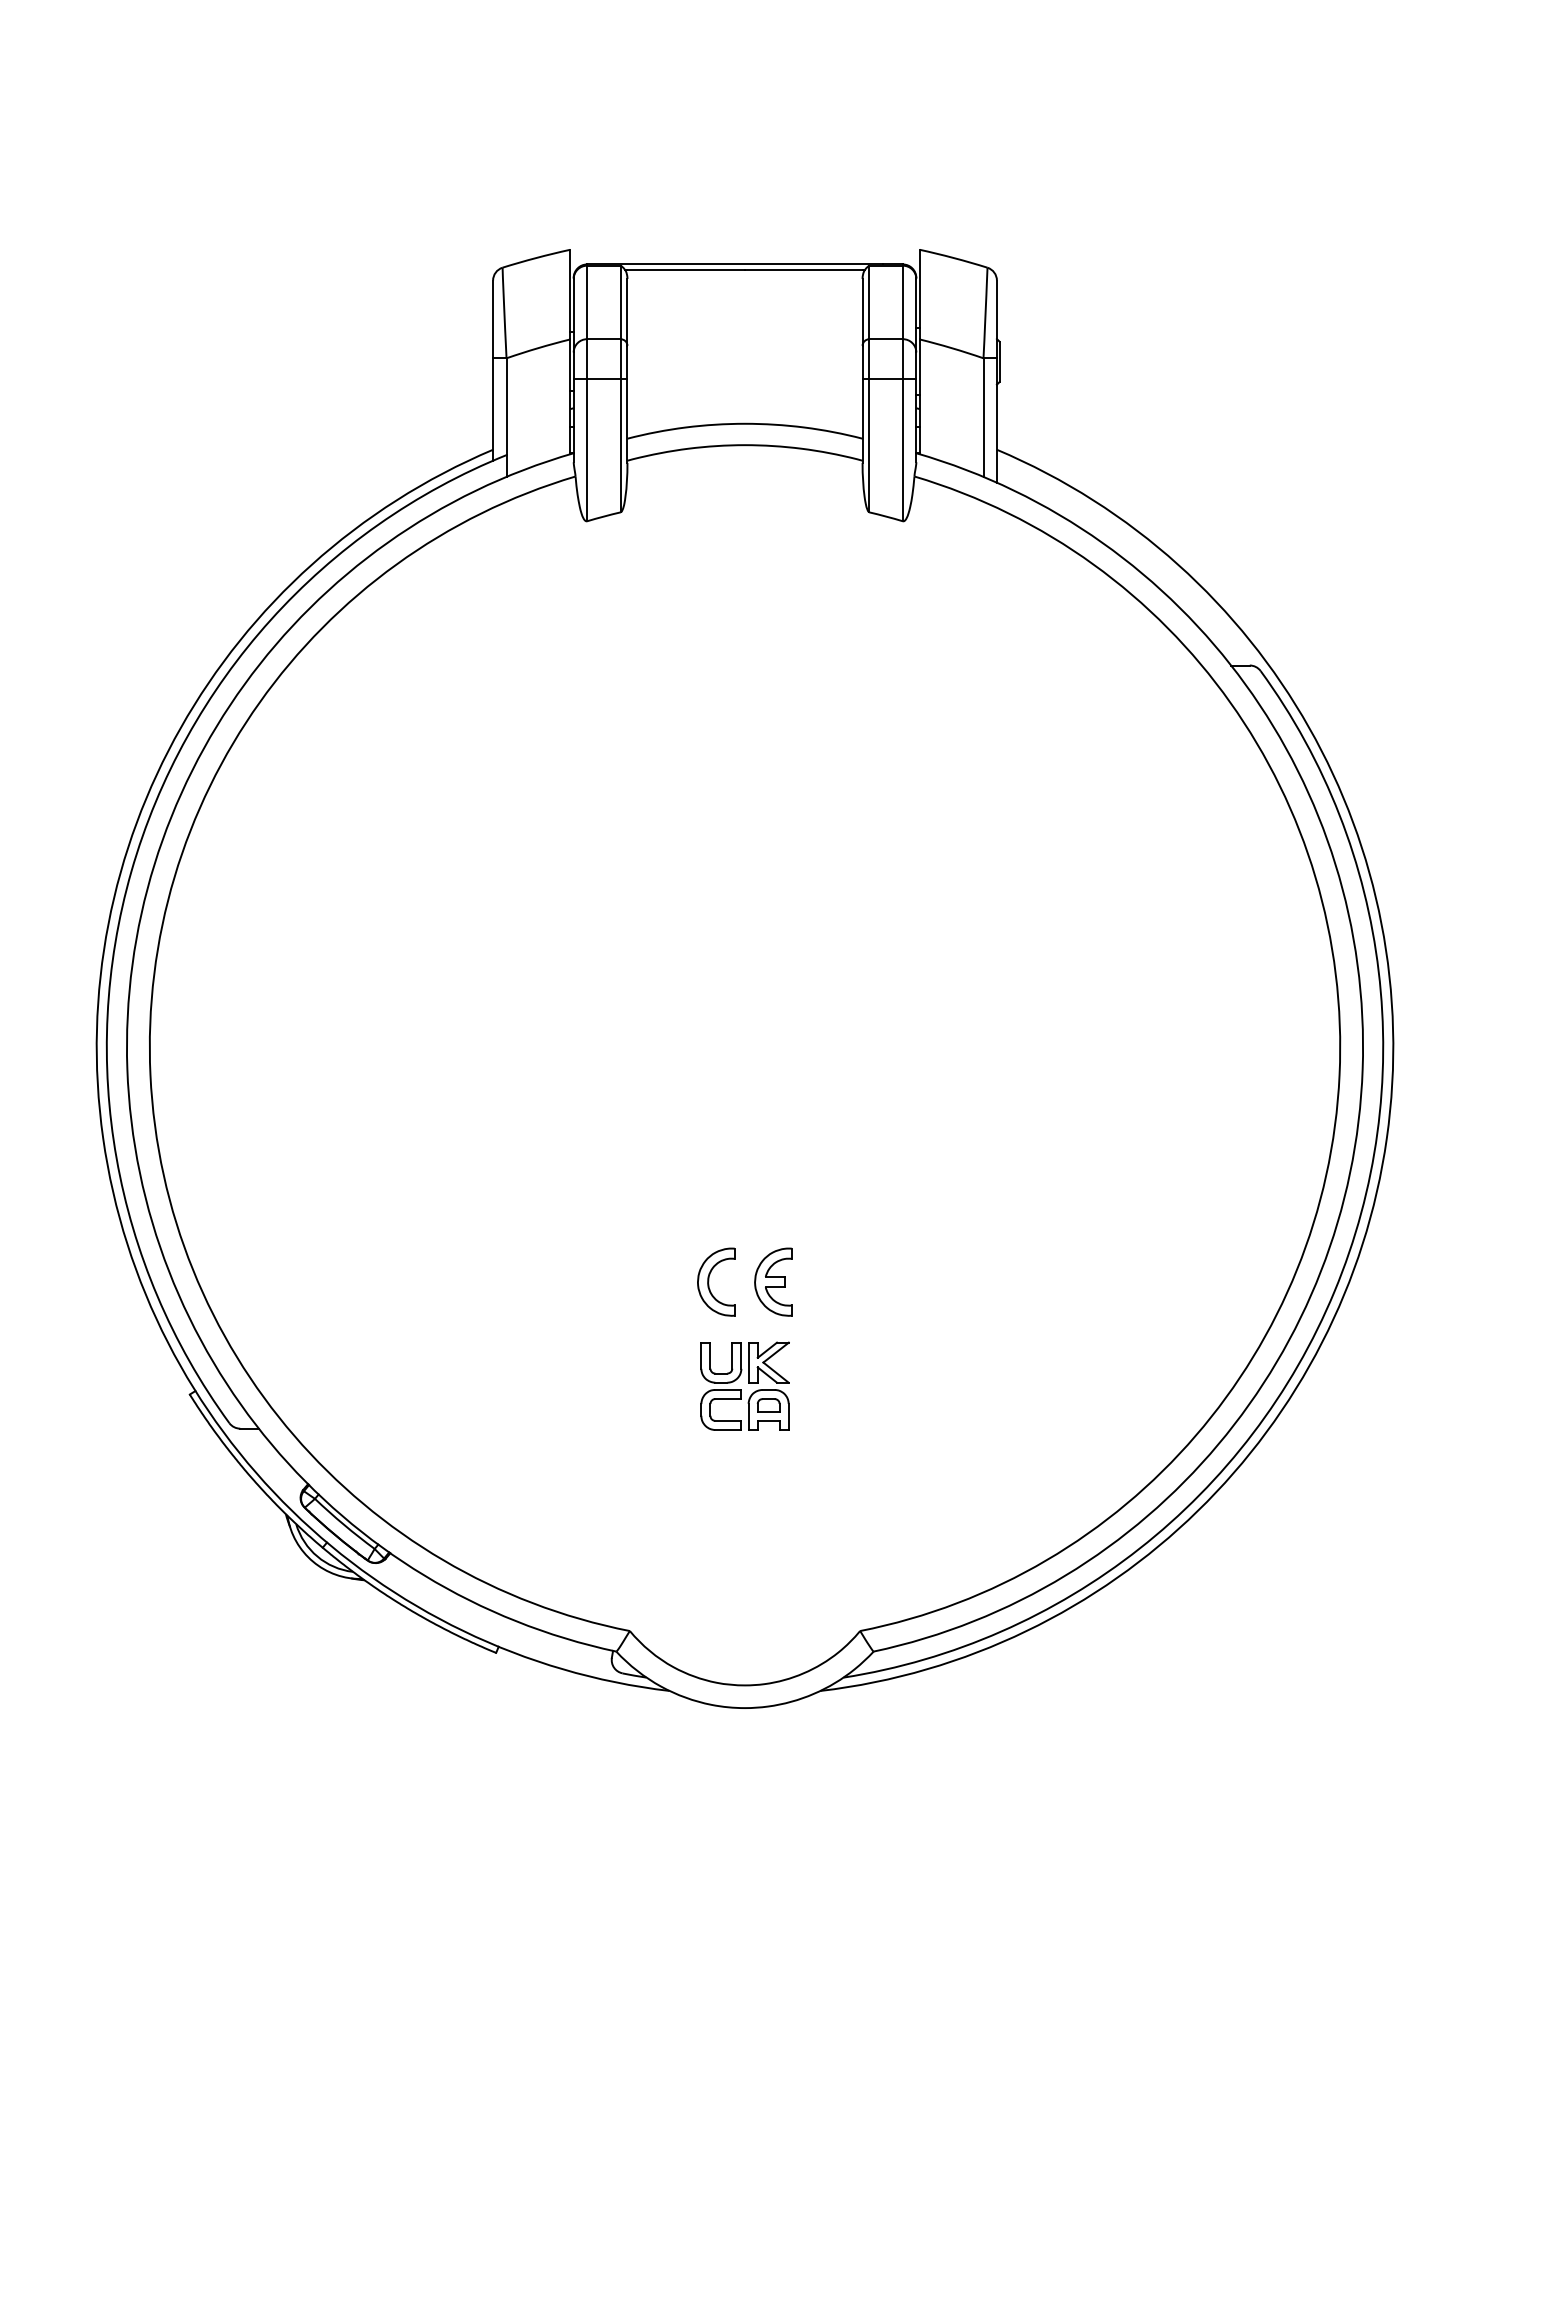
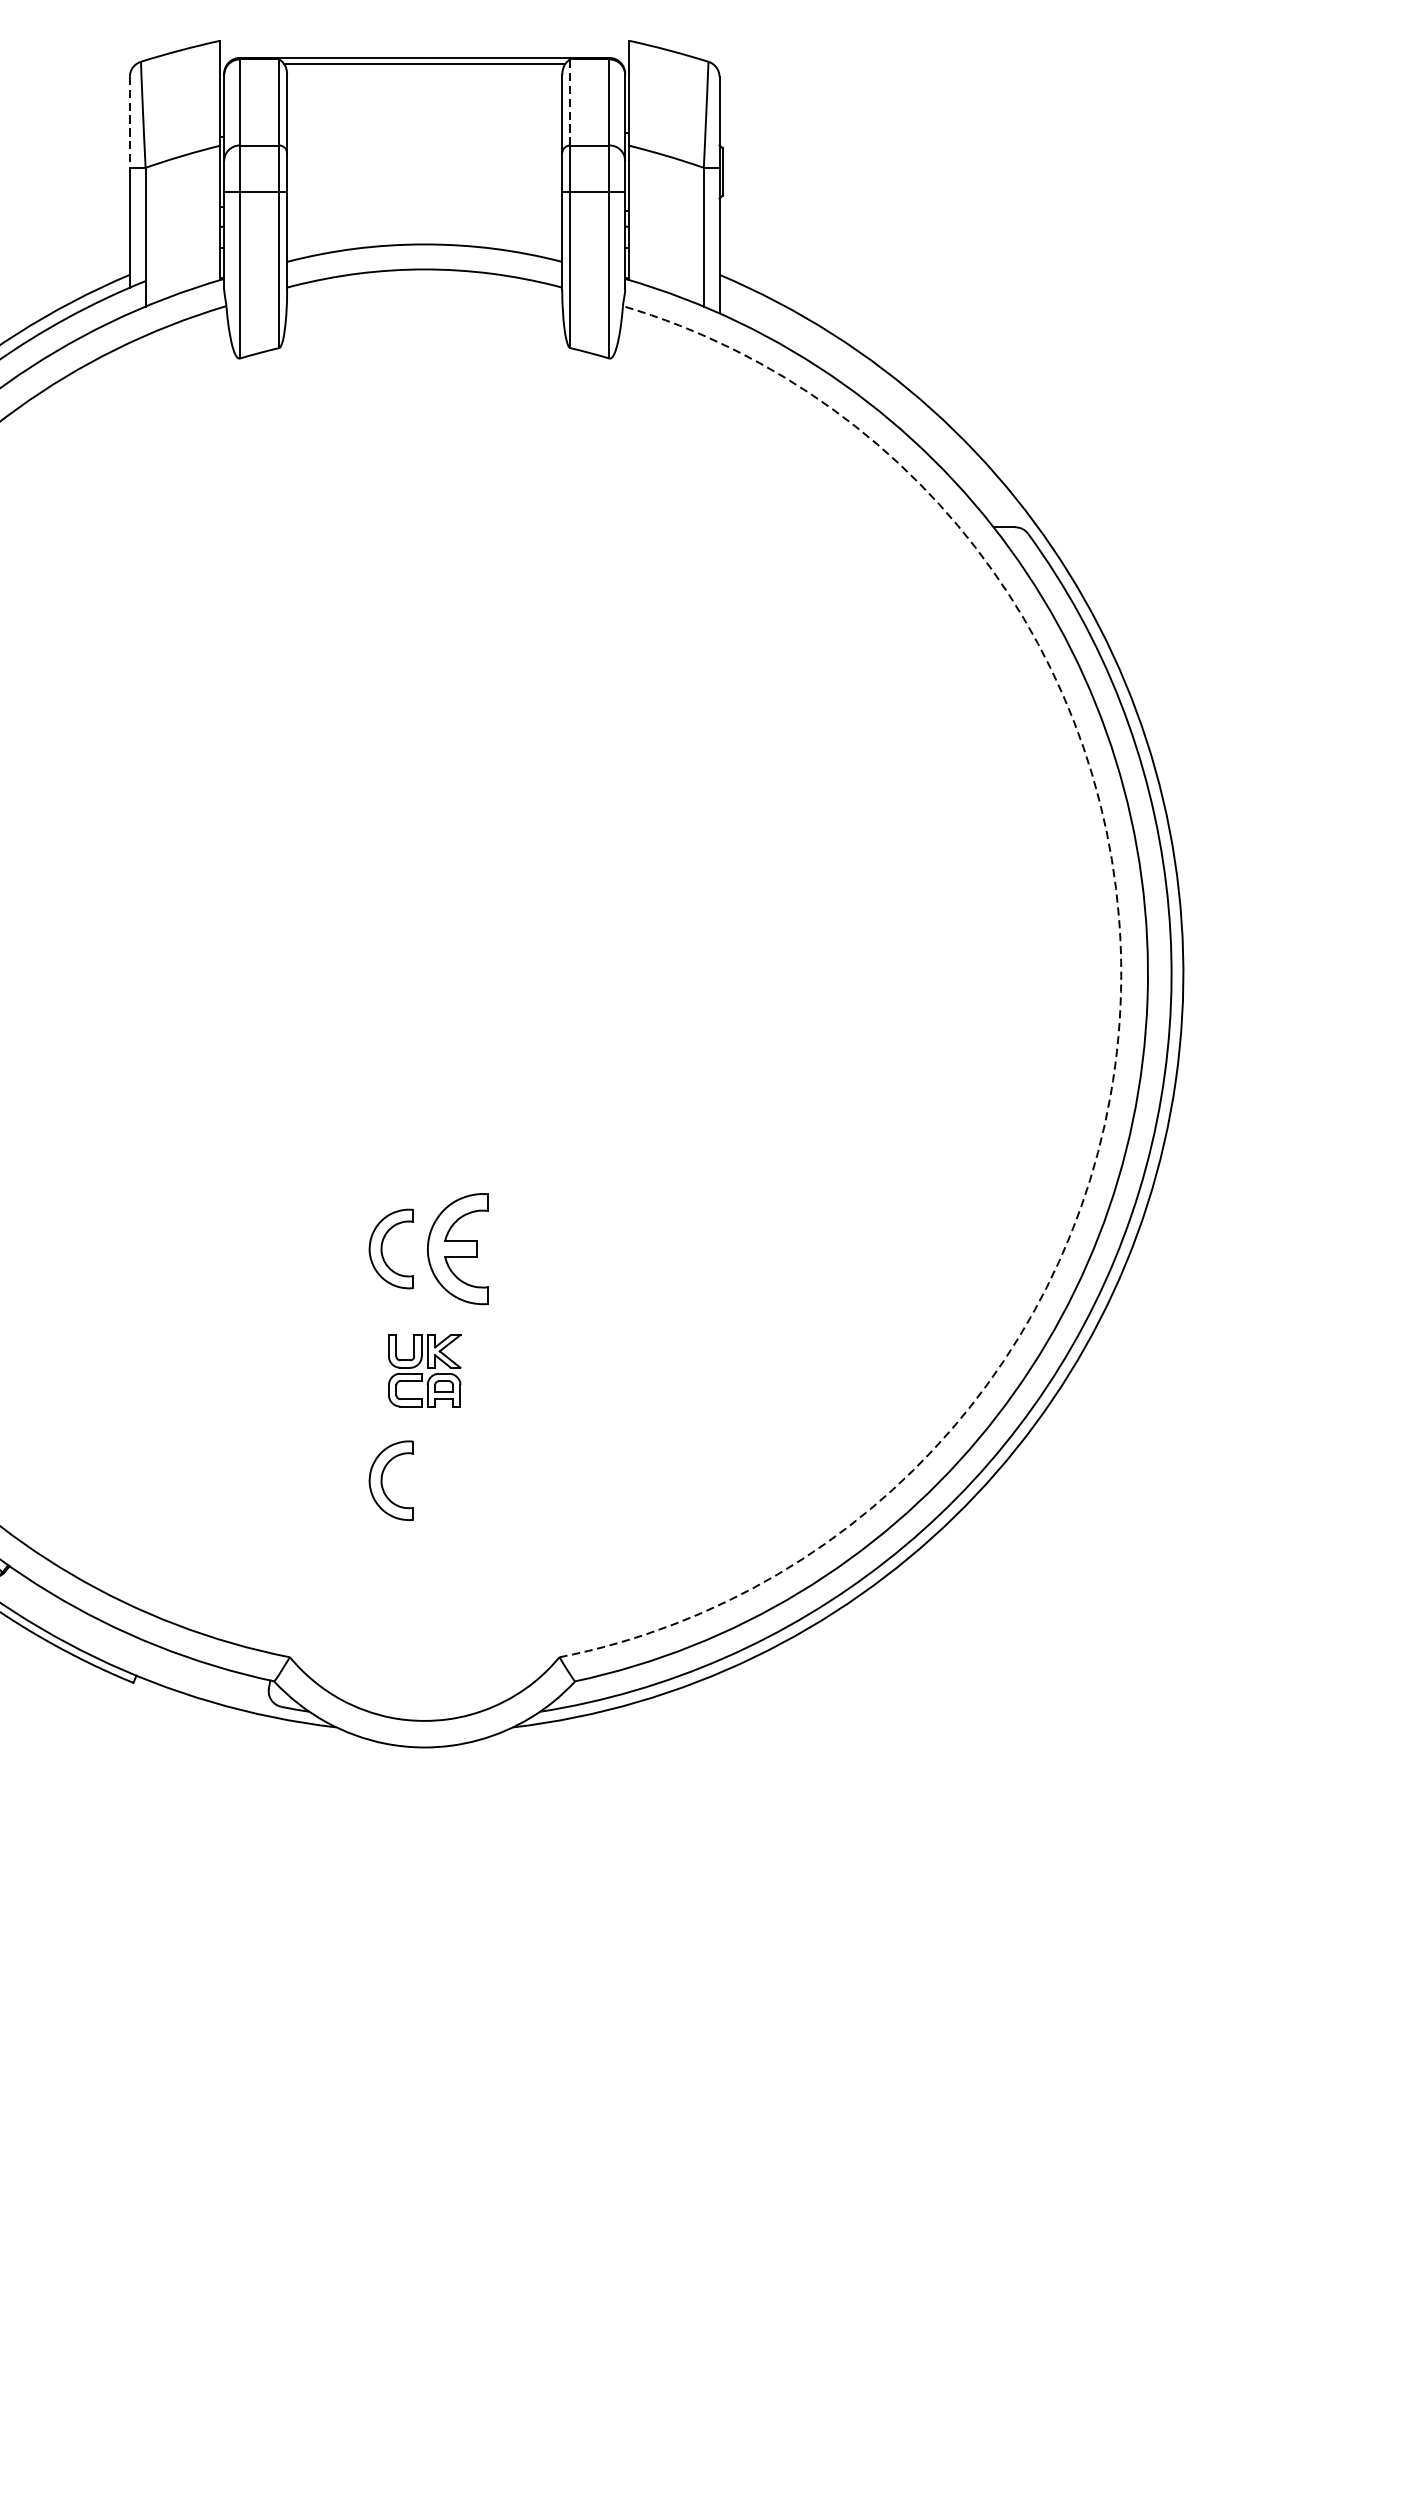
line: (869, 302) -> (570, 102), solid -> dashed
line: (493, 319) -> (130, 122), solid -> dashed
arc: (1339, 1075) -> (1120, 1007), solid -> dashed
part: (773, 1281) -> (458, 1248), size x1.4
part: (744, 1385) -> (424, 1369), size x0.7
part: (709, 1479) -> (383, 1479), added

